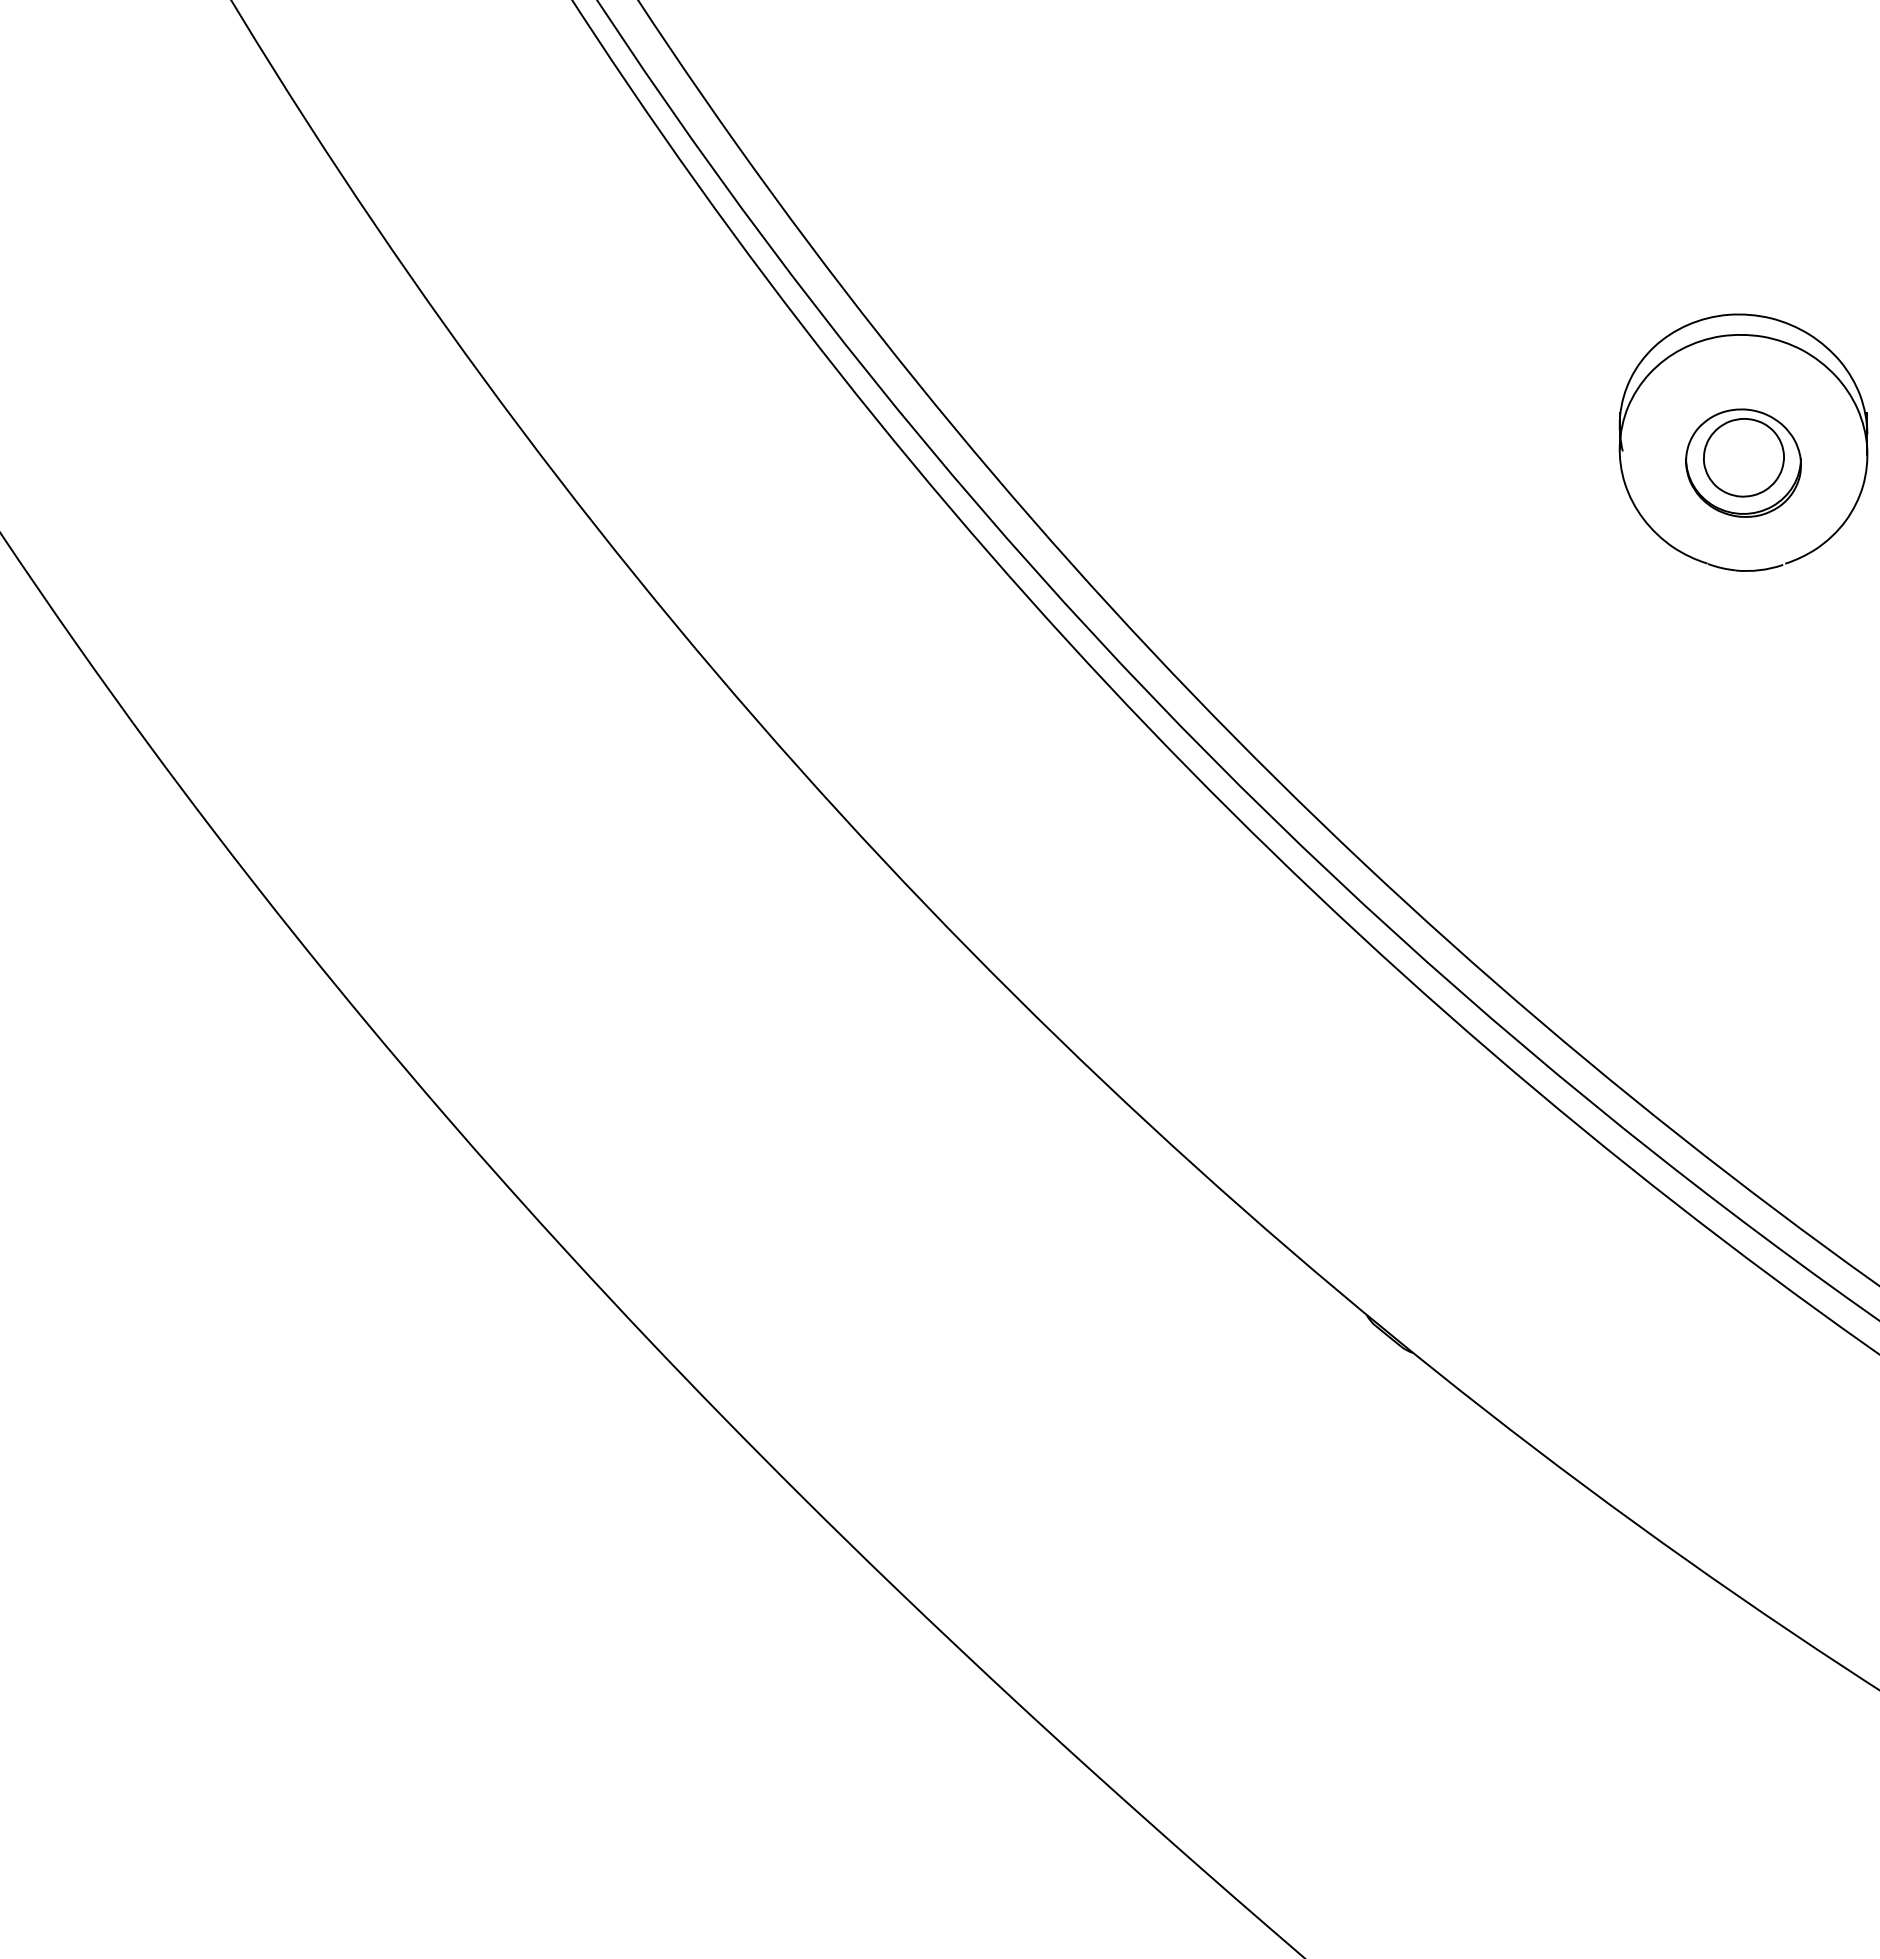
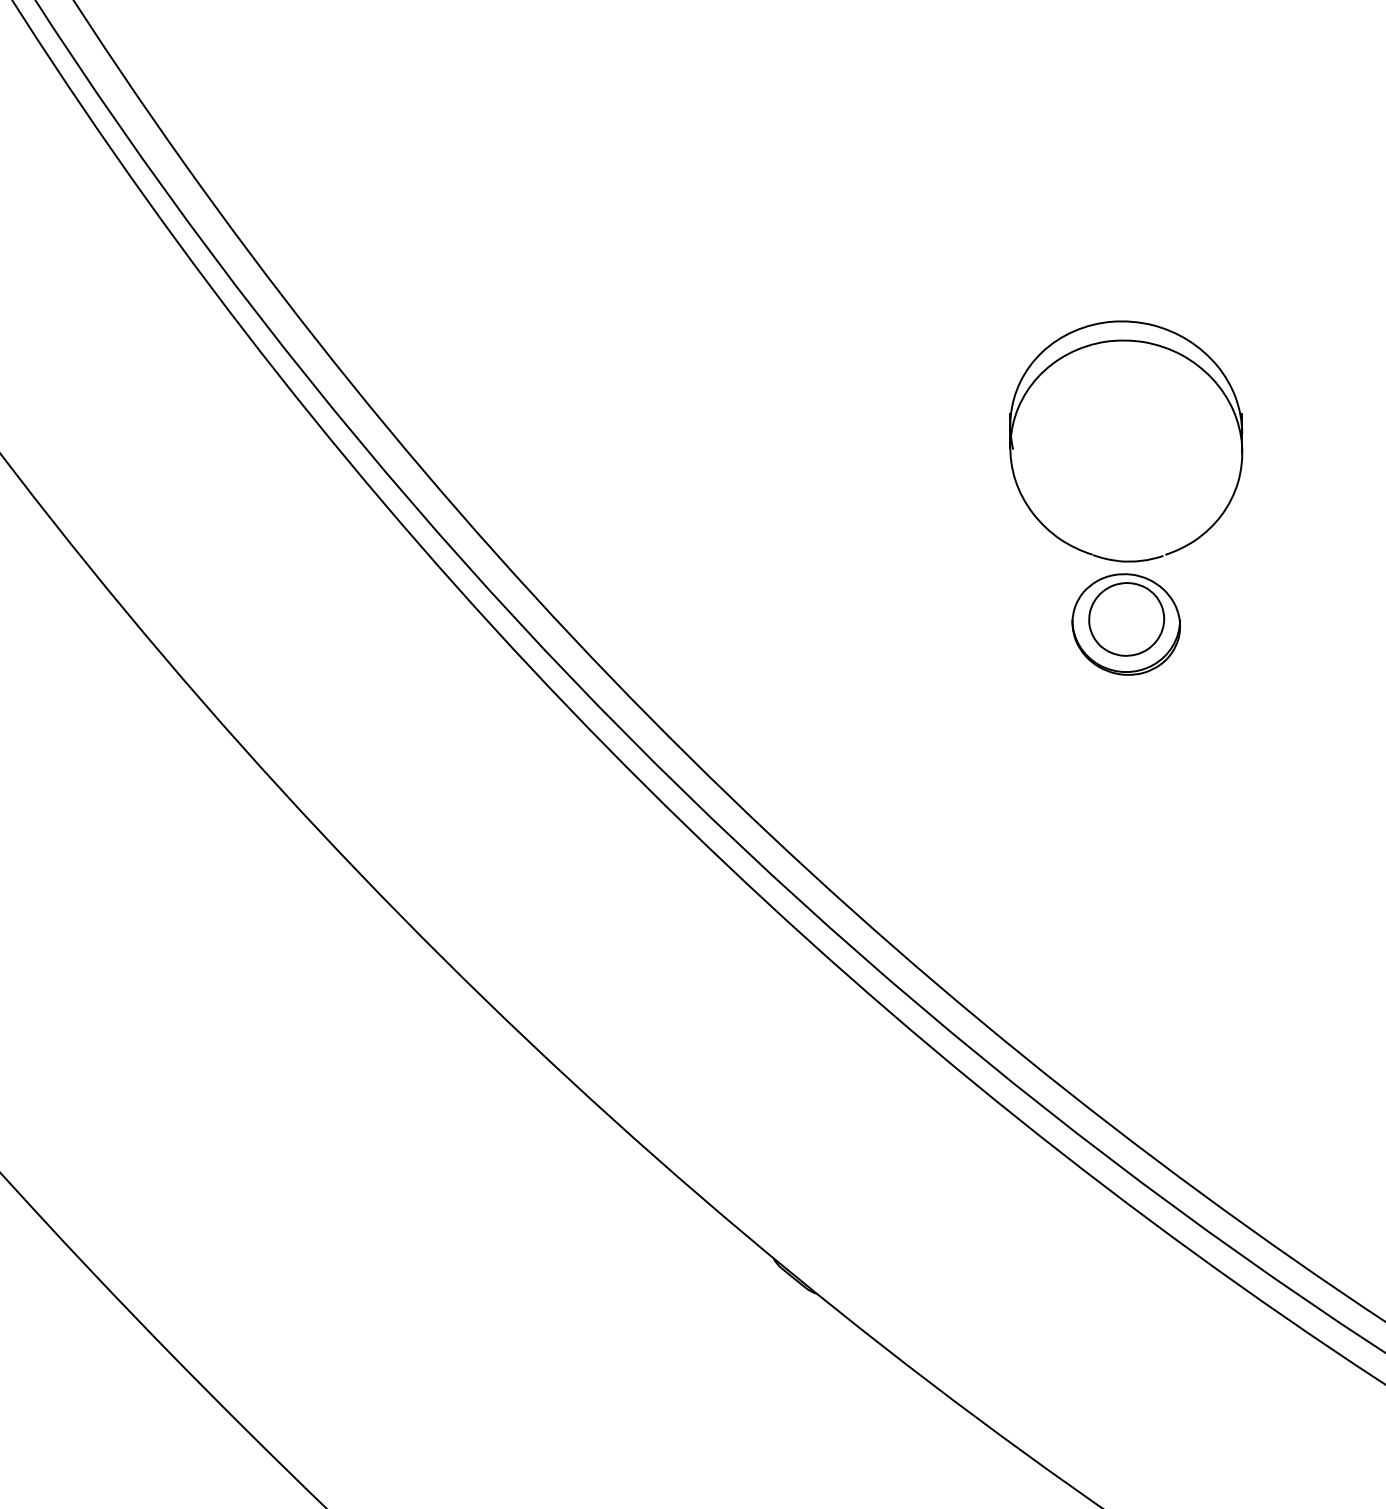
part: (1743, 462) -> (1126, 623), moved

